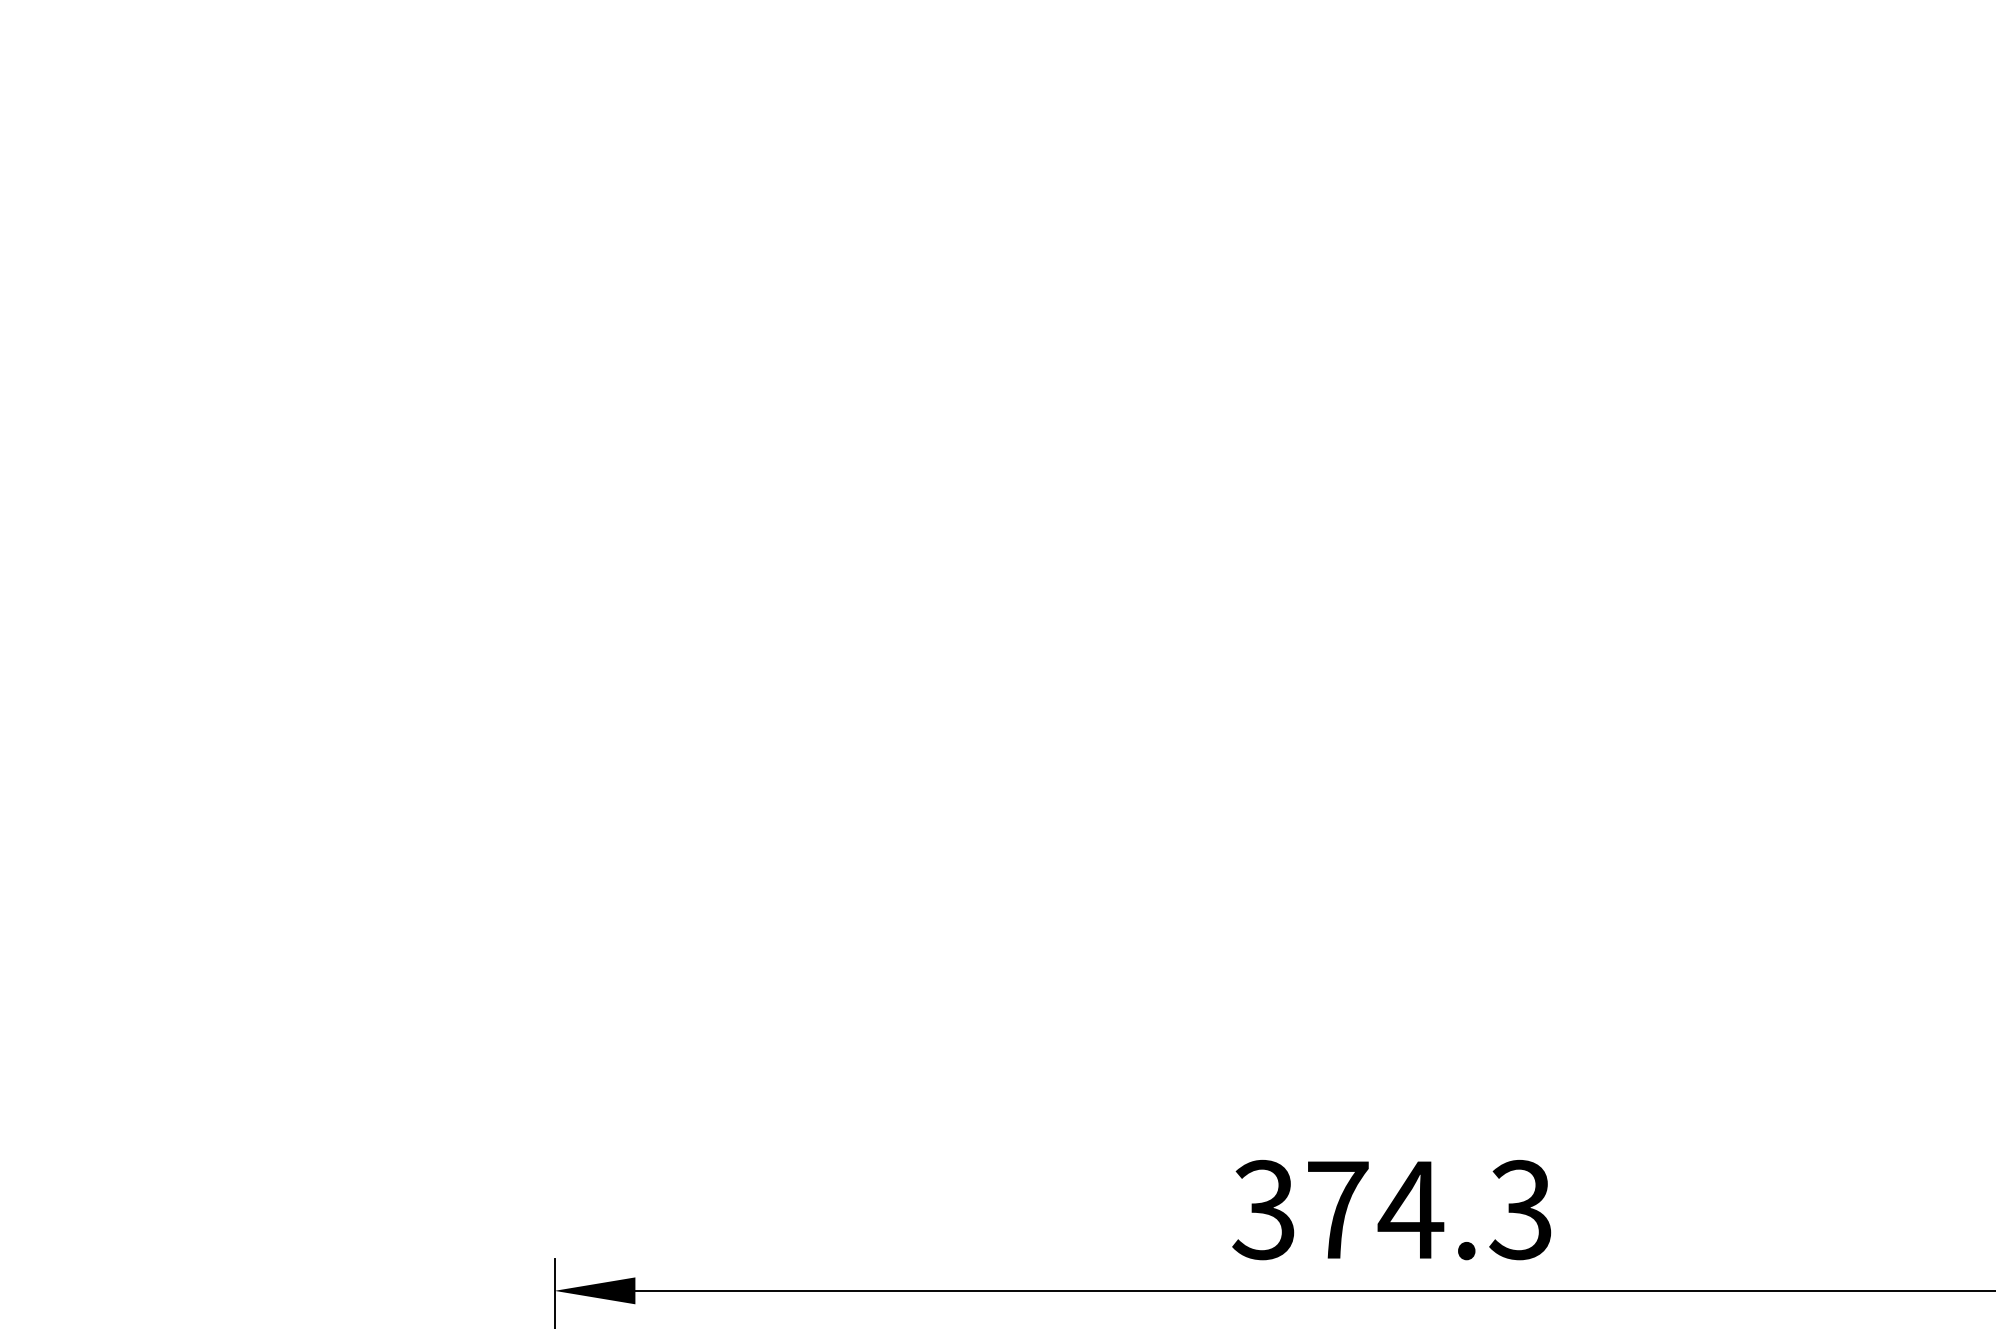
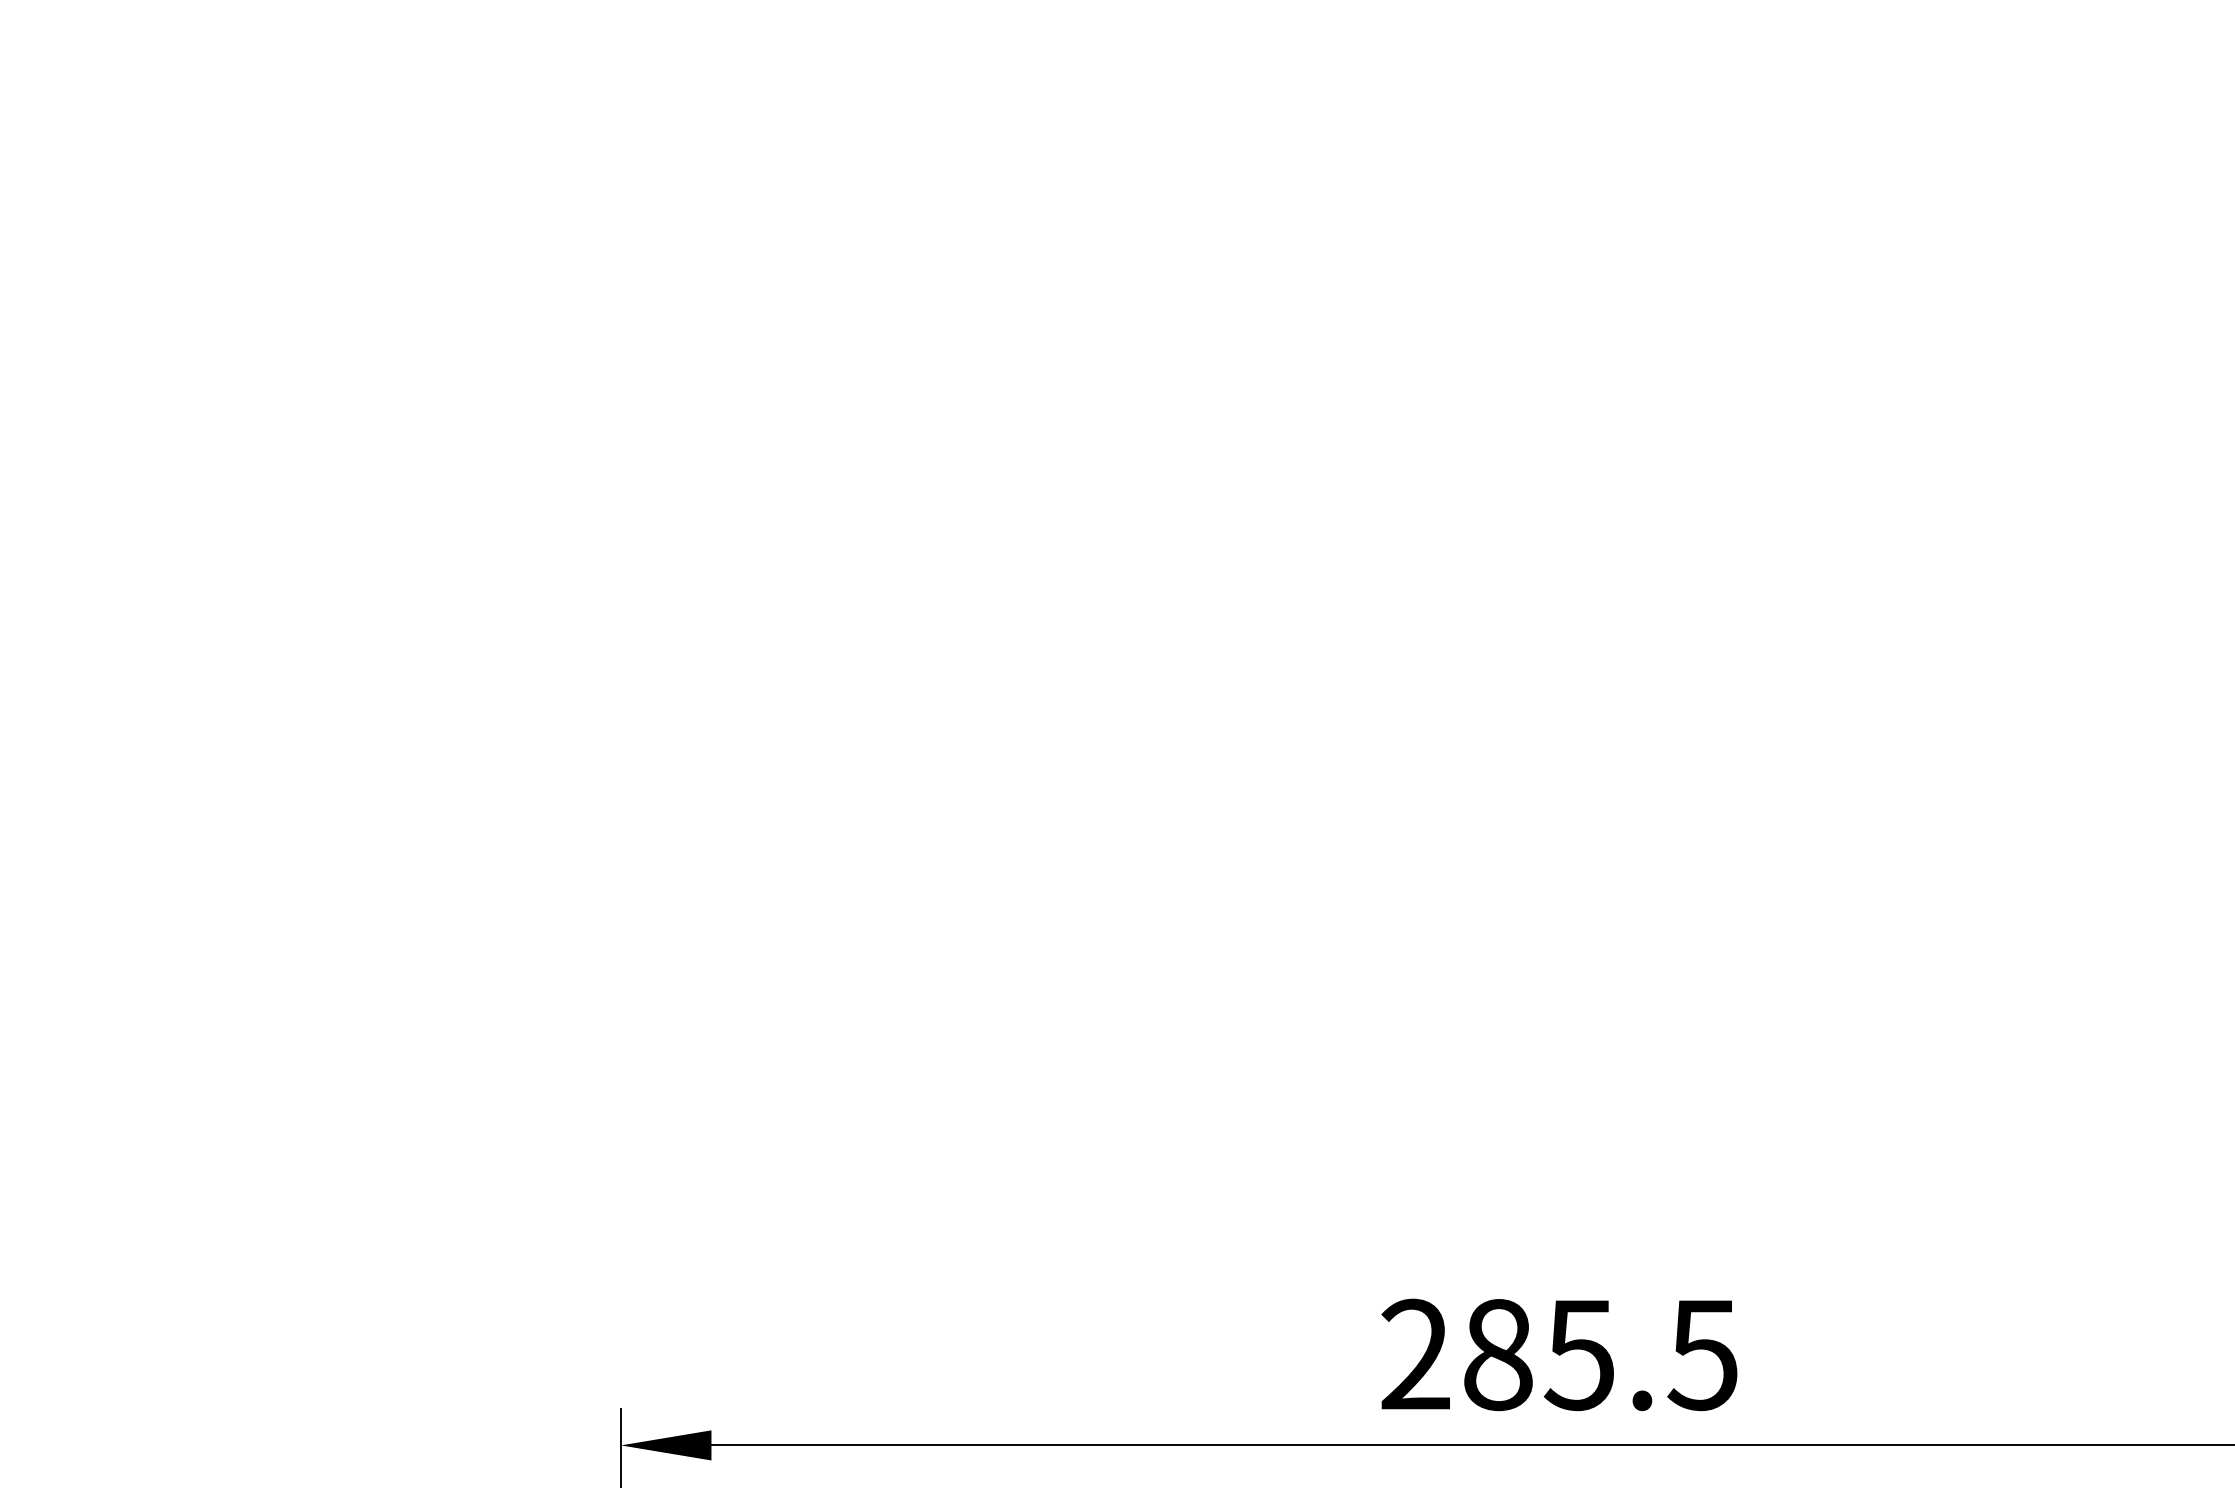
text: (1391, 1209) -> (1558, 1354), 374.3 -> 285.5

